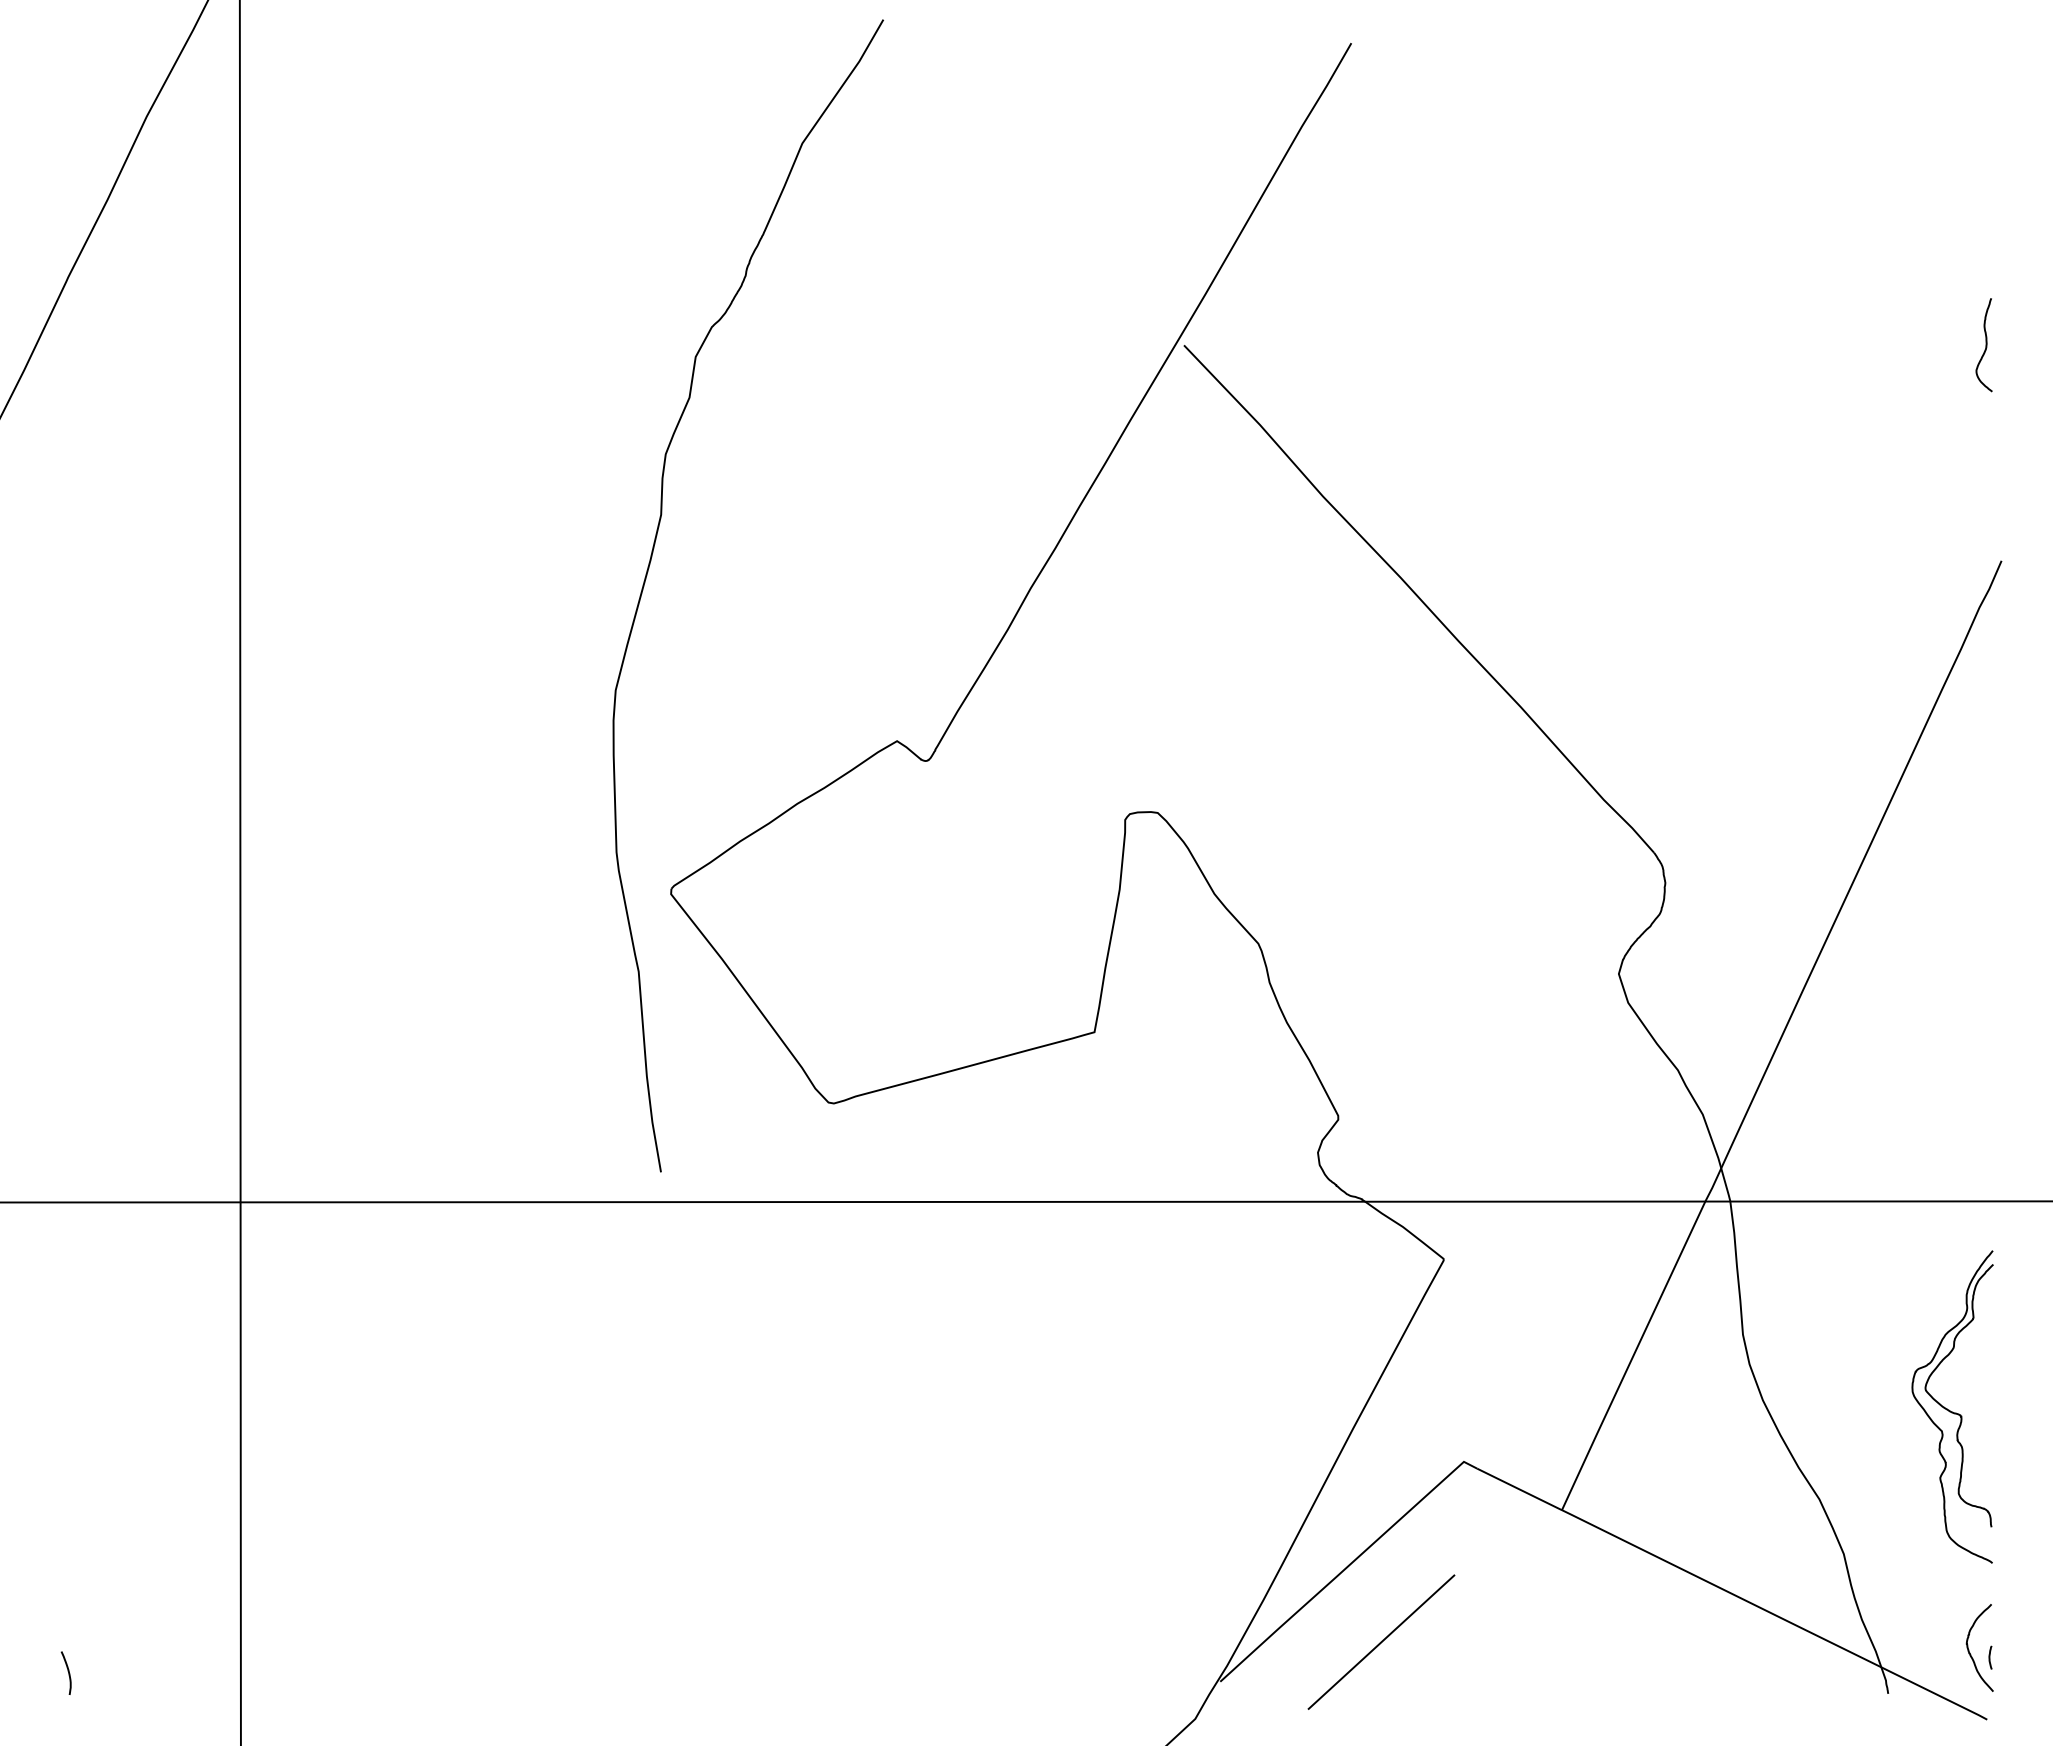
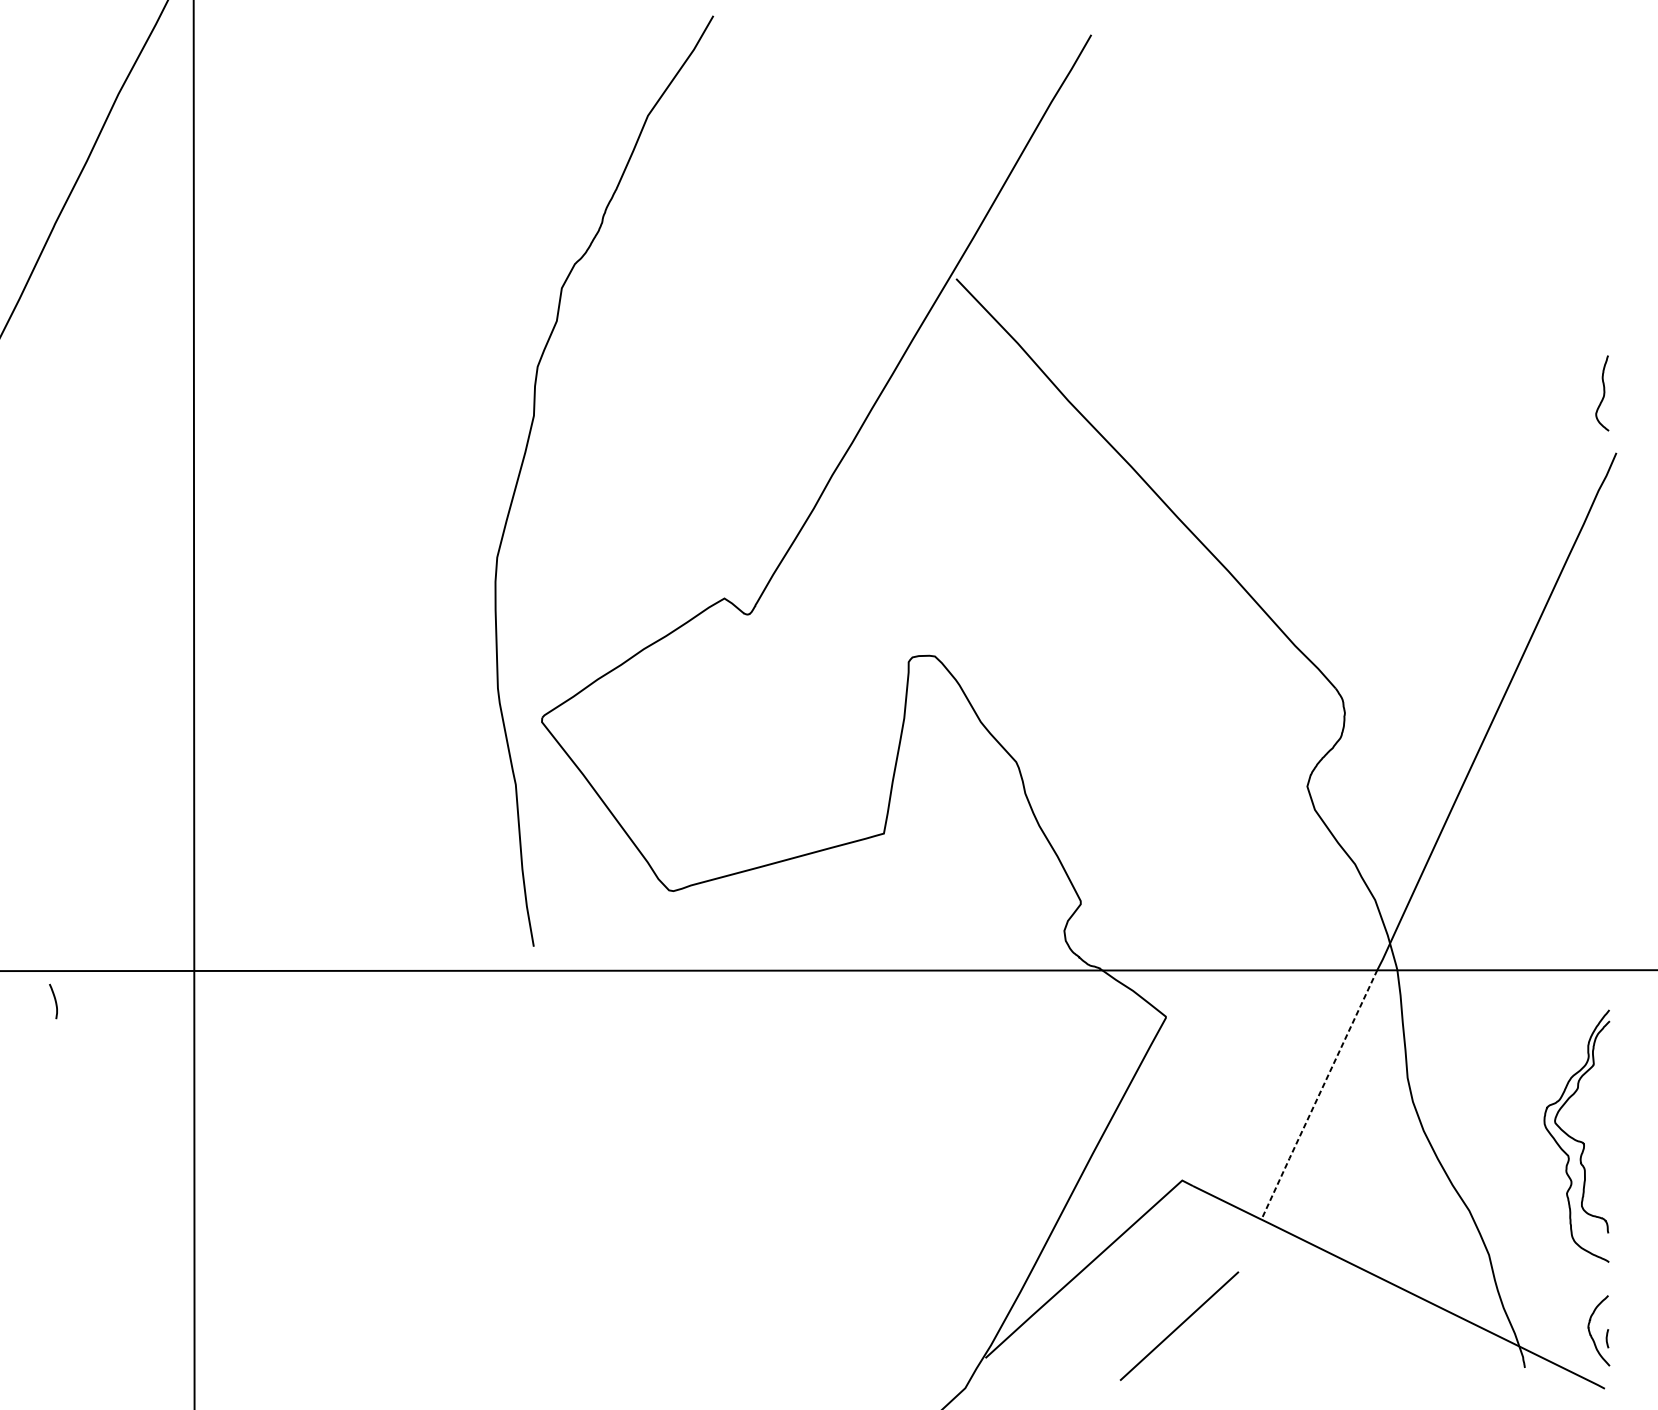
curve: (1985, 345) -> (1603, 393), moved
line: (1633, 1356) -> (1319, 1095), solid -> dashed
line: (1381, 1641) -> (1179, 1325), moved
curve: (67, 1671) -> (54, 1000), moved

